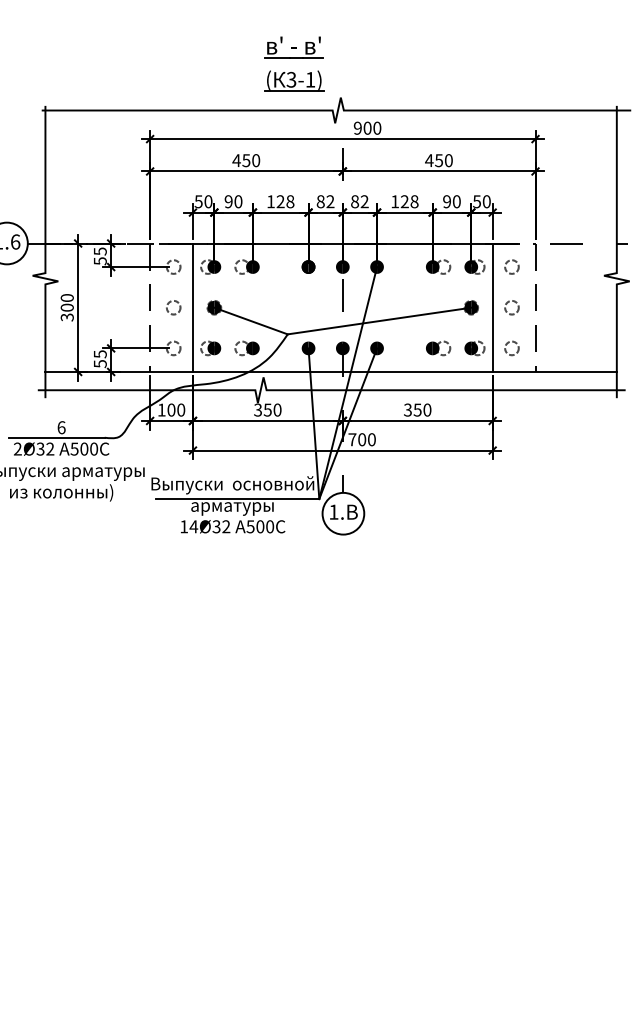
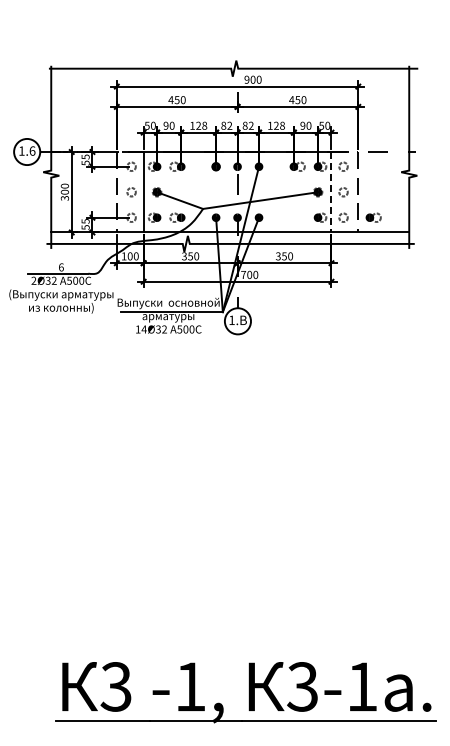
part: (294, 63) -> (207, 39), removed
line: (492, 308) -> (331, 192), solid -> dashed
part: (438, 348) -> (373, 217), moved

